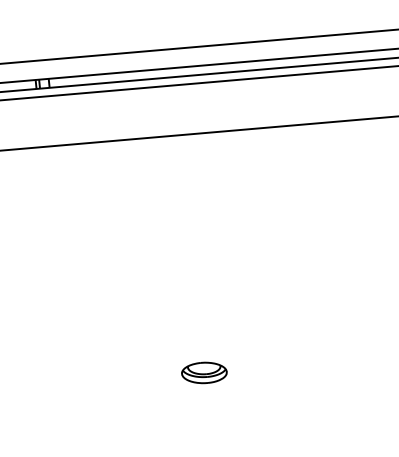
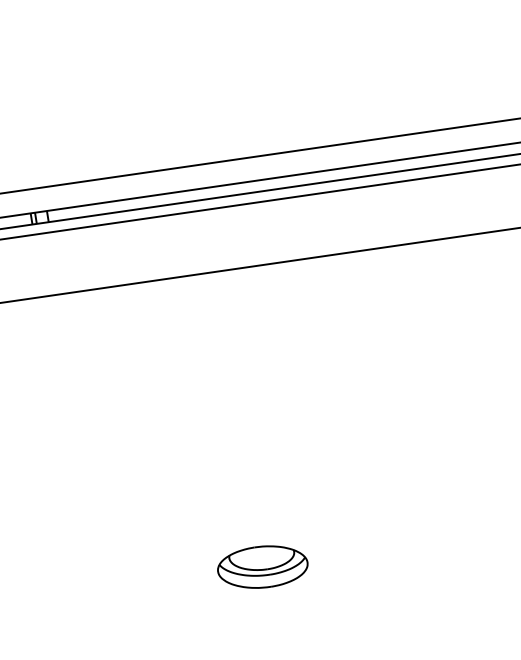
part: (204, 373) -> (262, 567), size x1.6

